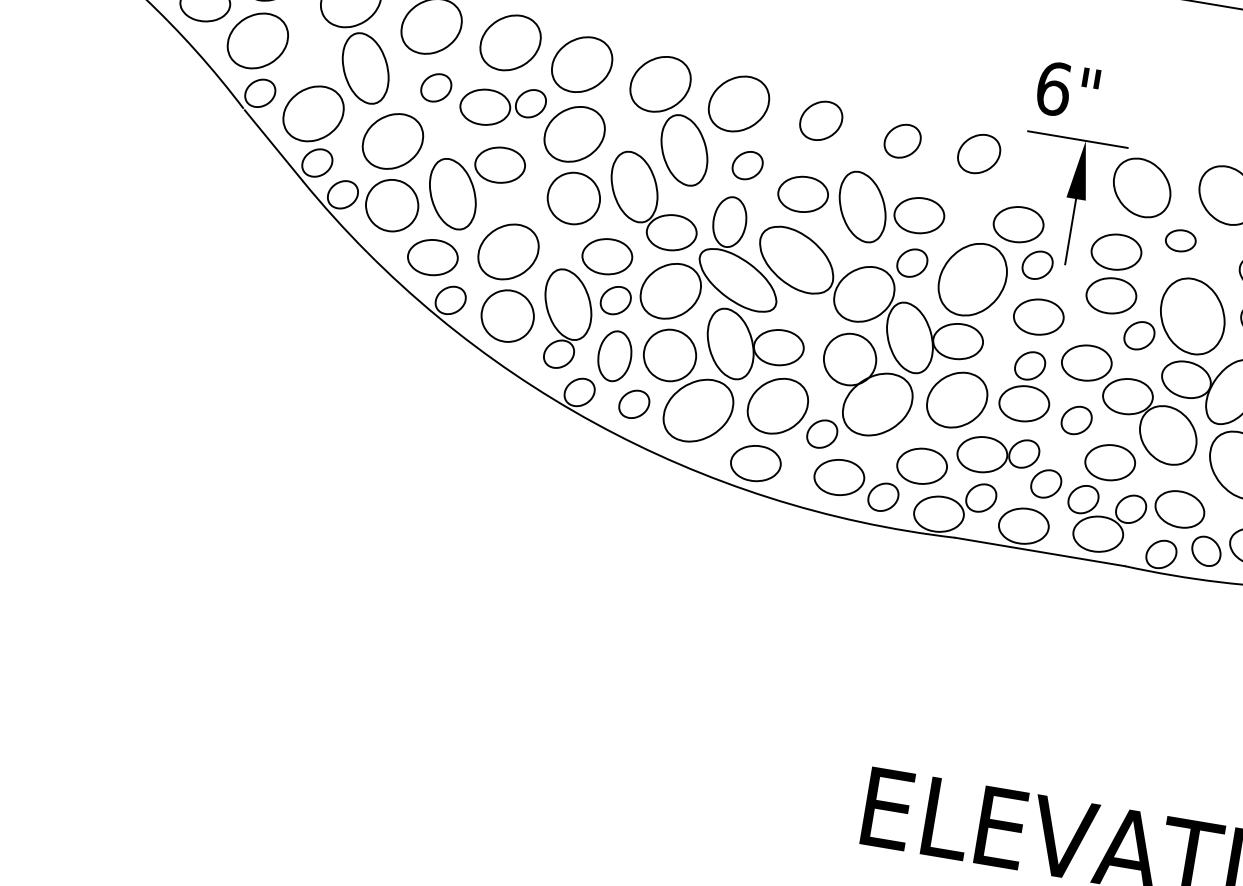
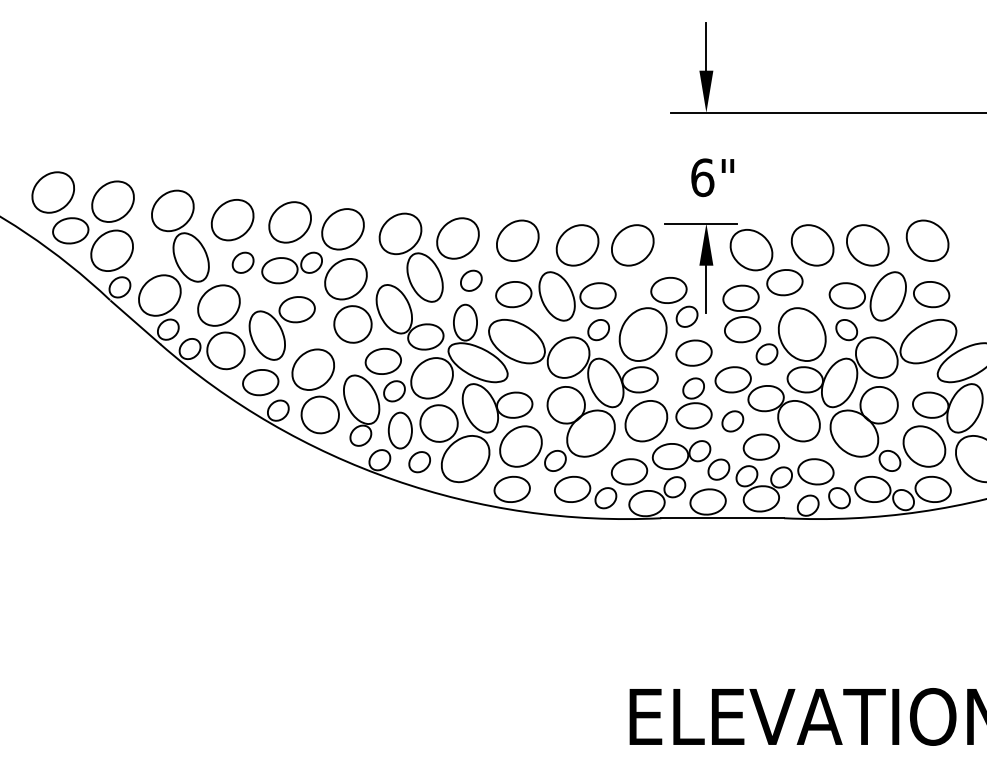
text: (1067, 90) -> (712, 177), moved
part: (820, 120) -> (517, 240), size x1.43
part: (902, 141) -> (577, 245), size x1.67
part: (978, 154) -> (632, 245), size x1.43
part: (1180, 240) -> (784, 282), size x1.67

